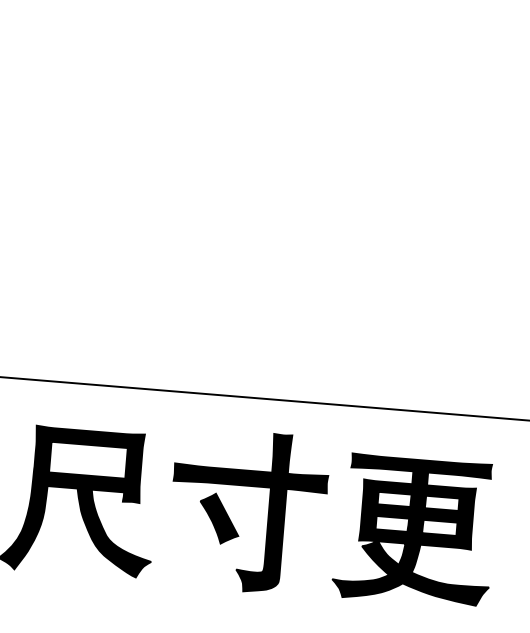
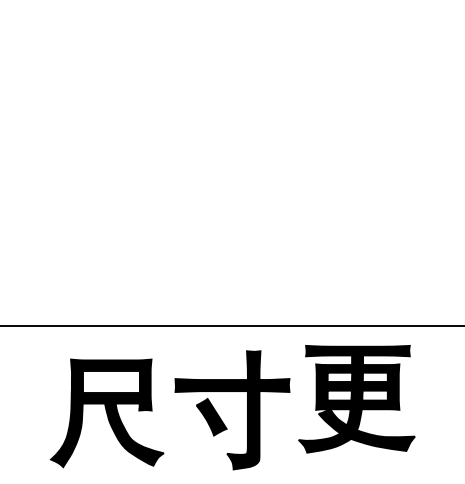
part: (414, 531) -> (356, 399), moved

